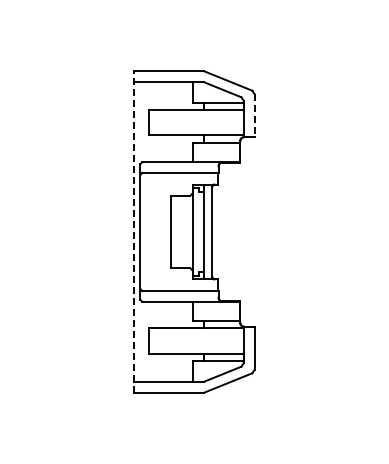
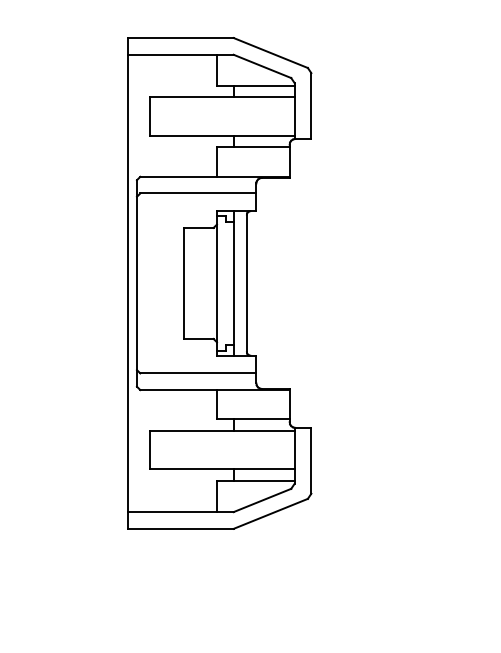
line: (254, 115) -> (311, 105), dashed -> solid
line: (134, 231) -> (128, 282), dashed -> solid

